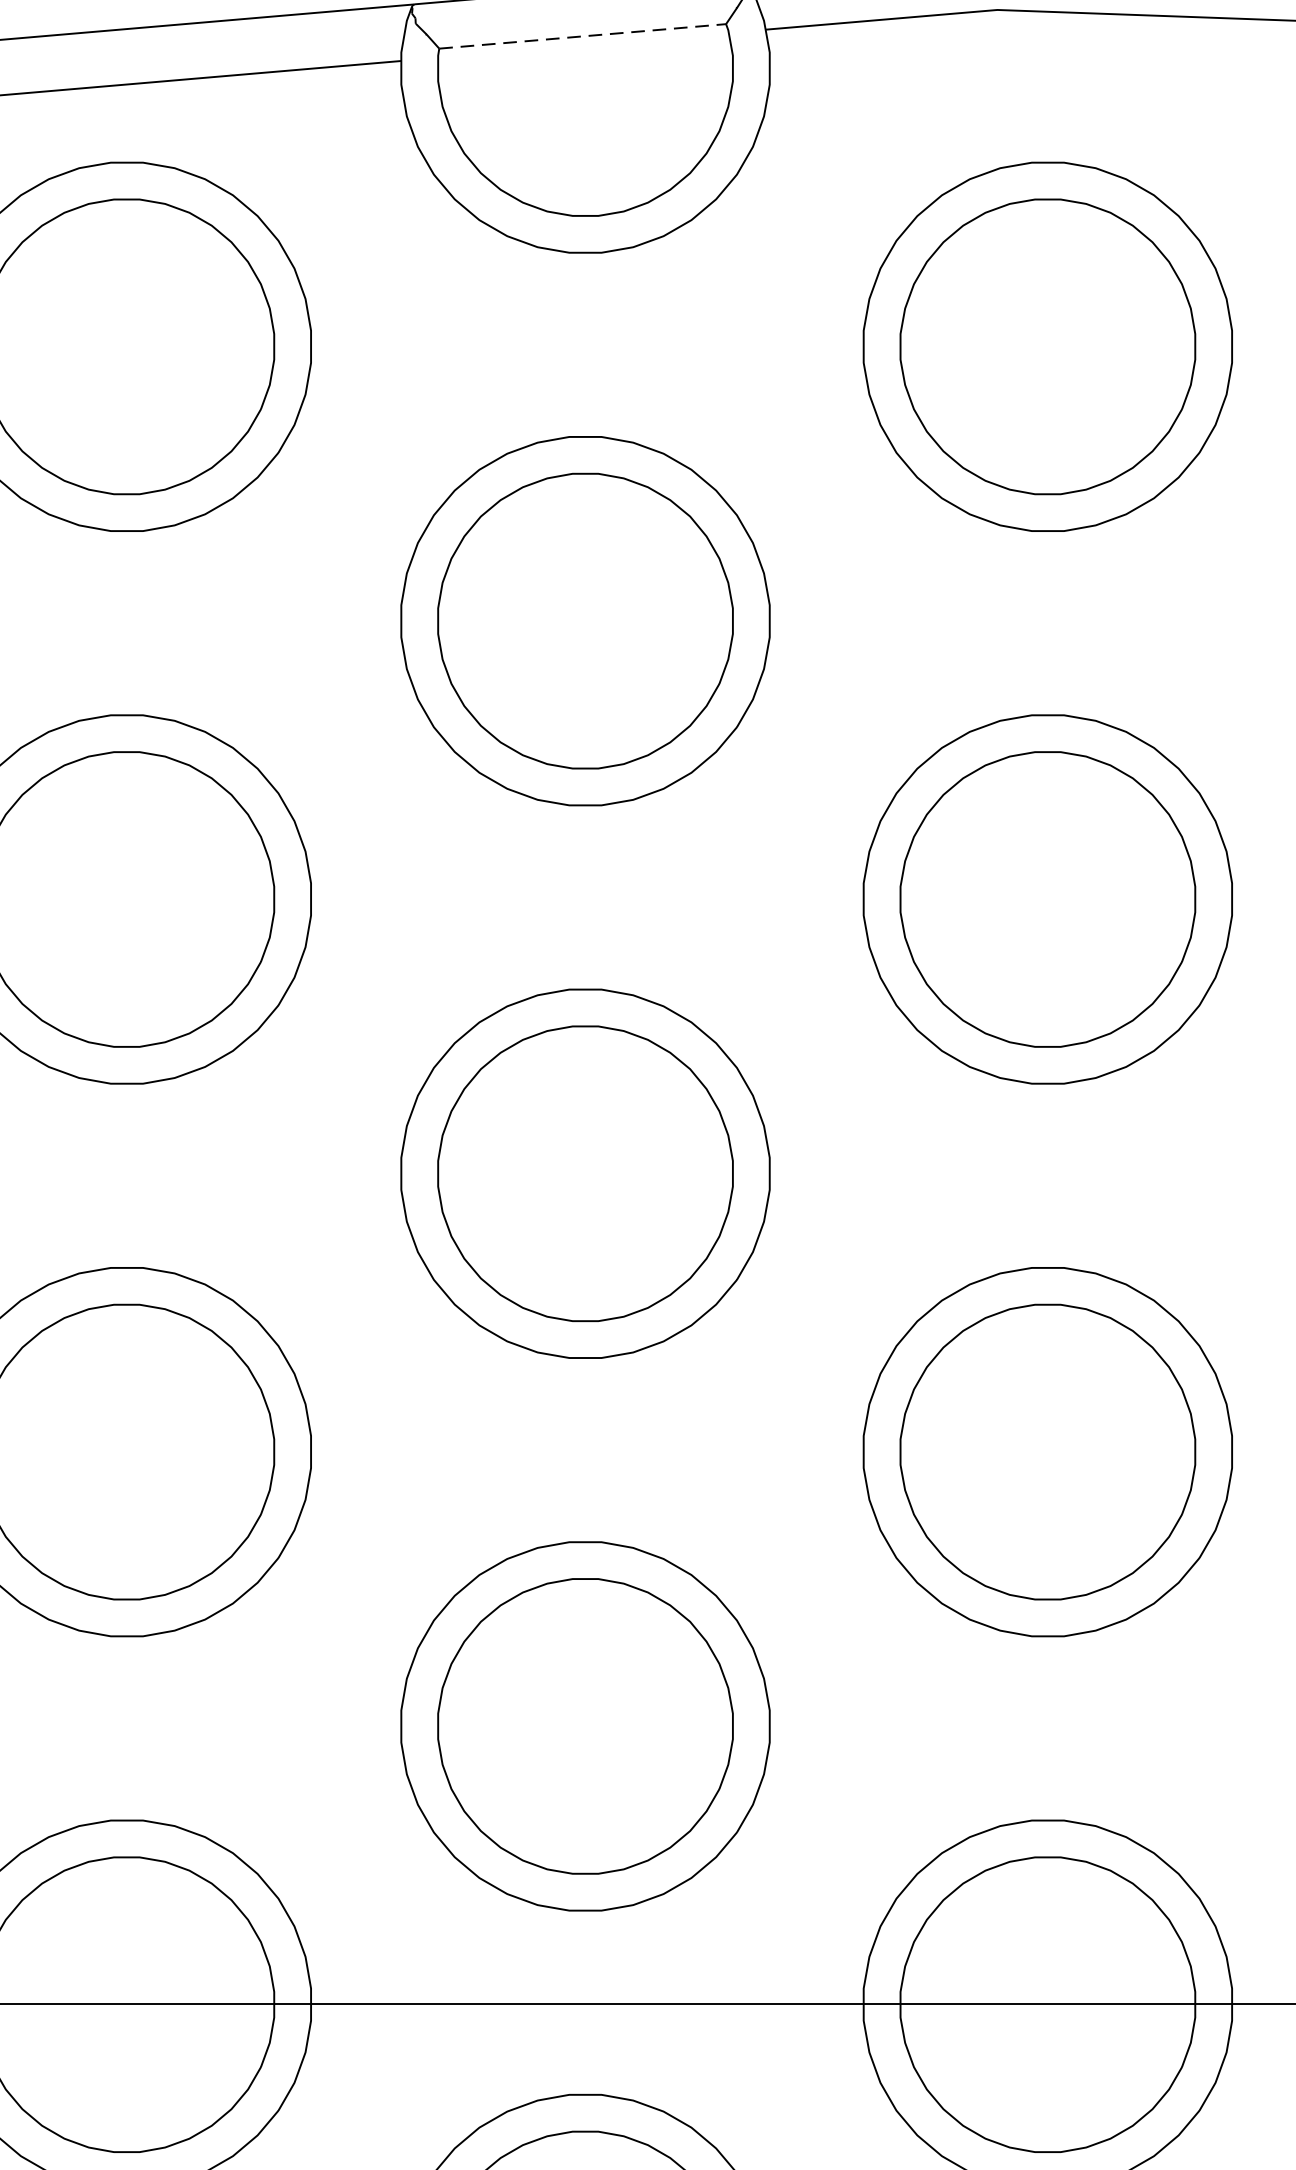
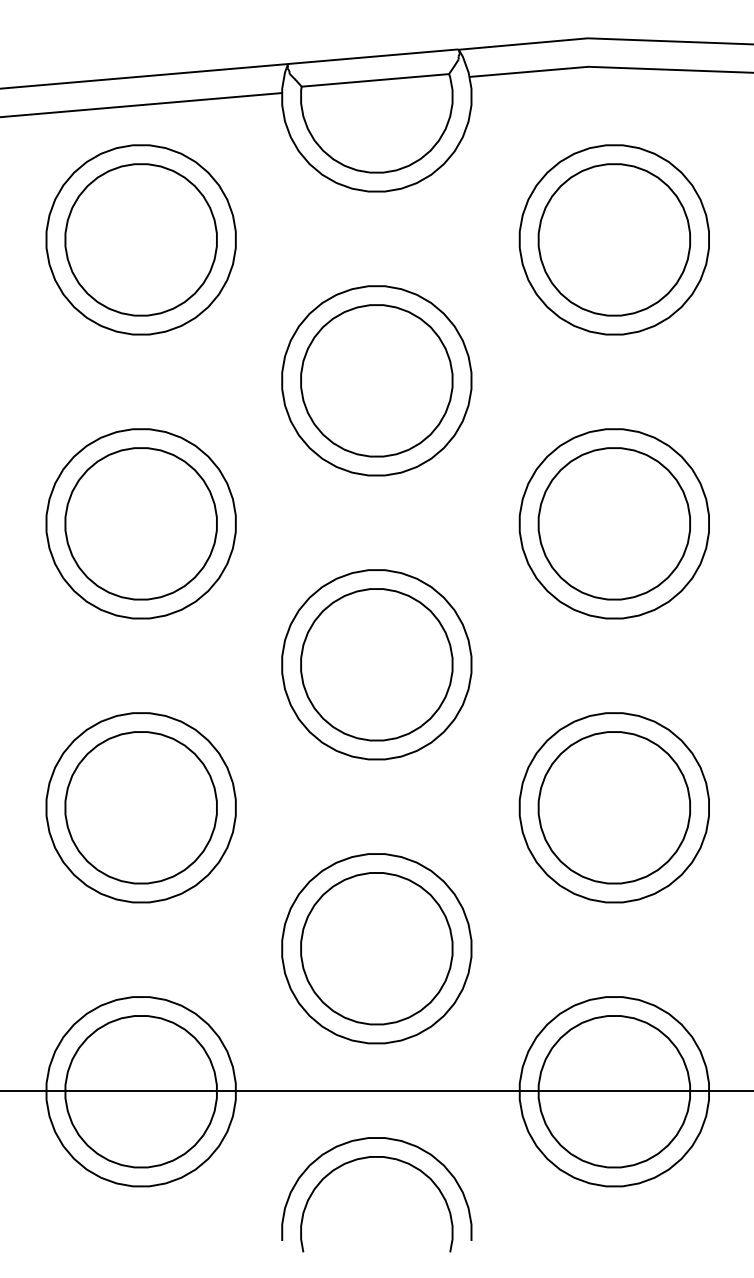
line: (582, 36) -> (375, 80), dashed -> solid

